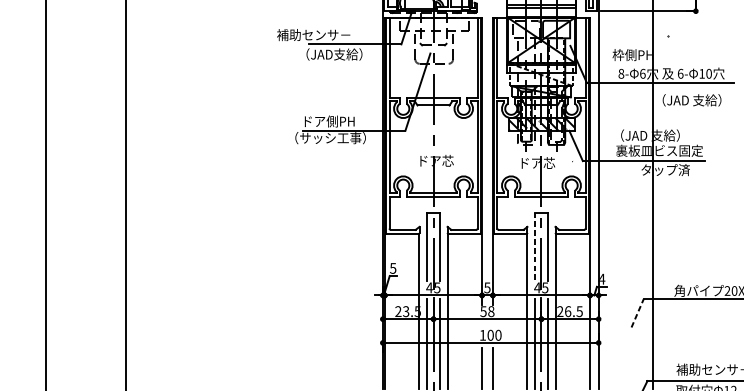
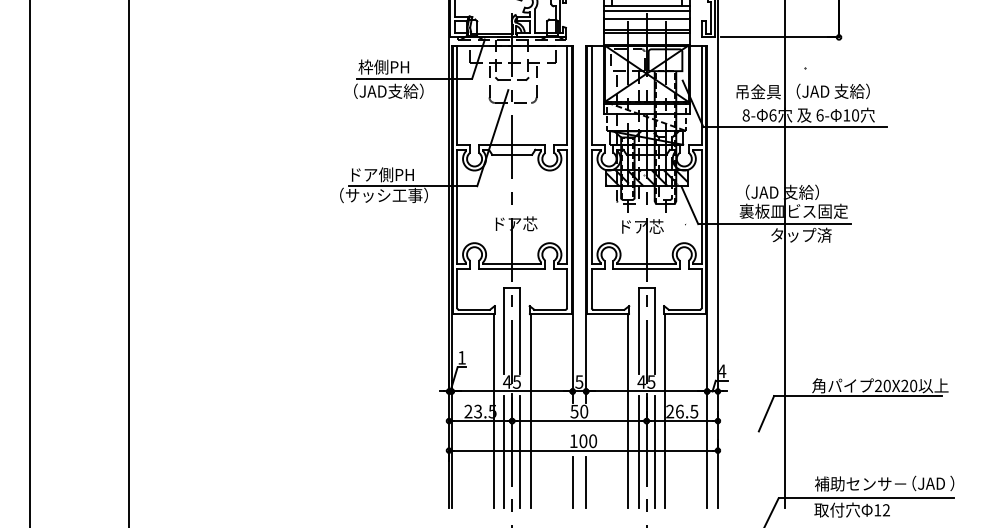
text: (314, 34) -> (363, 66), 補助センサ－ -> 枠側PH
text: (632, 54) -> (759, 91), 枠側PH -> 吊金具
text: (691, 99) -> (832, 90), moved
line: (534, 247) -> (638, 331), dashed -> solid
text: (392, 268) -> (461, 357), 5 -> 1
text: (491, 311) -> (584, 411), 58 -> 50
line: (637, 313) -> (766, 413), dashed -> solid

